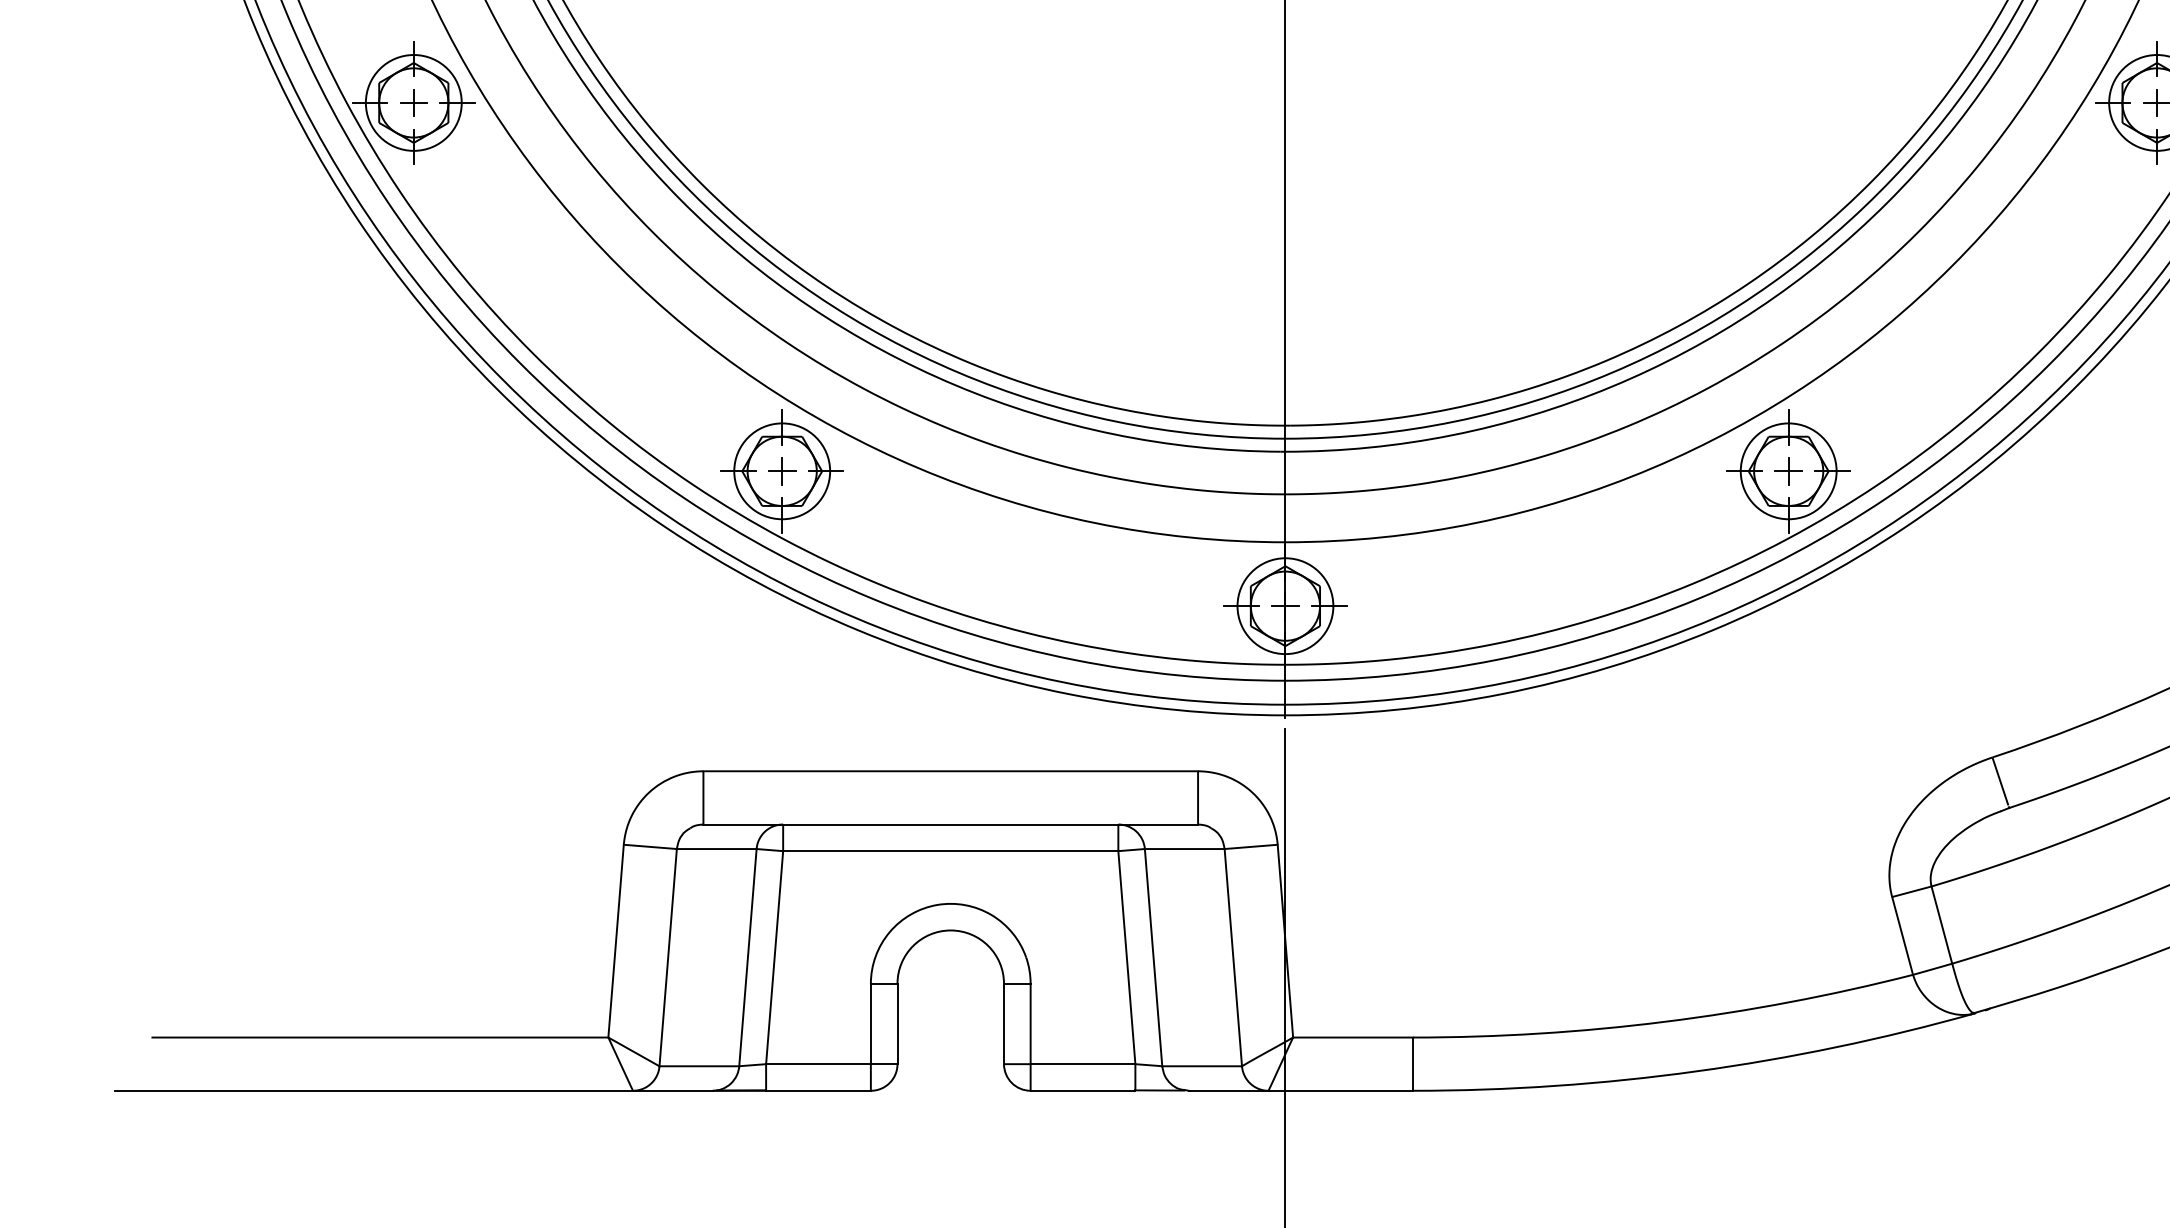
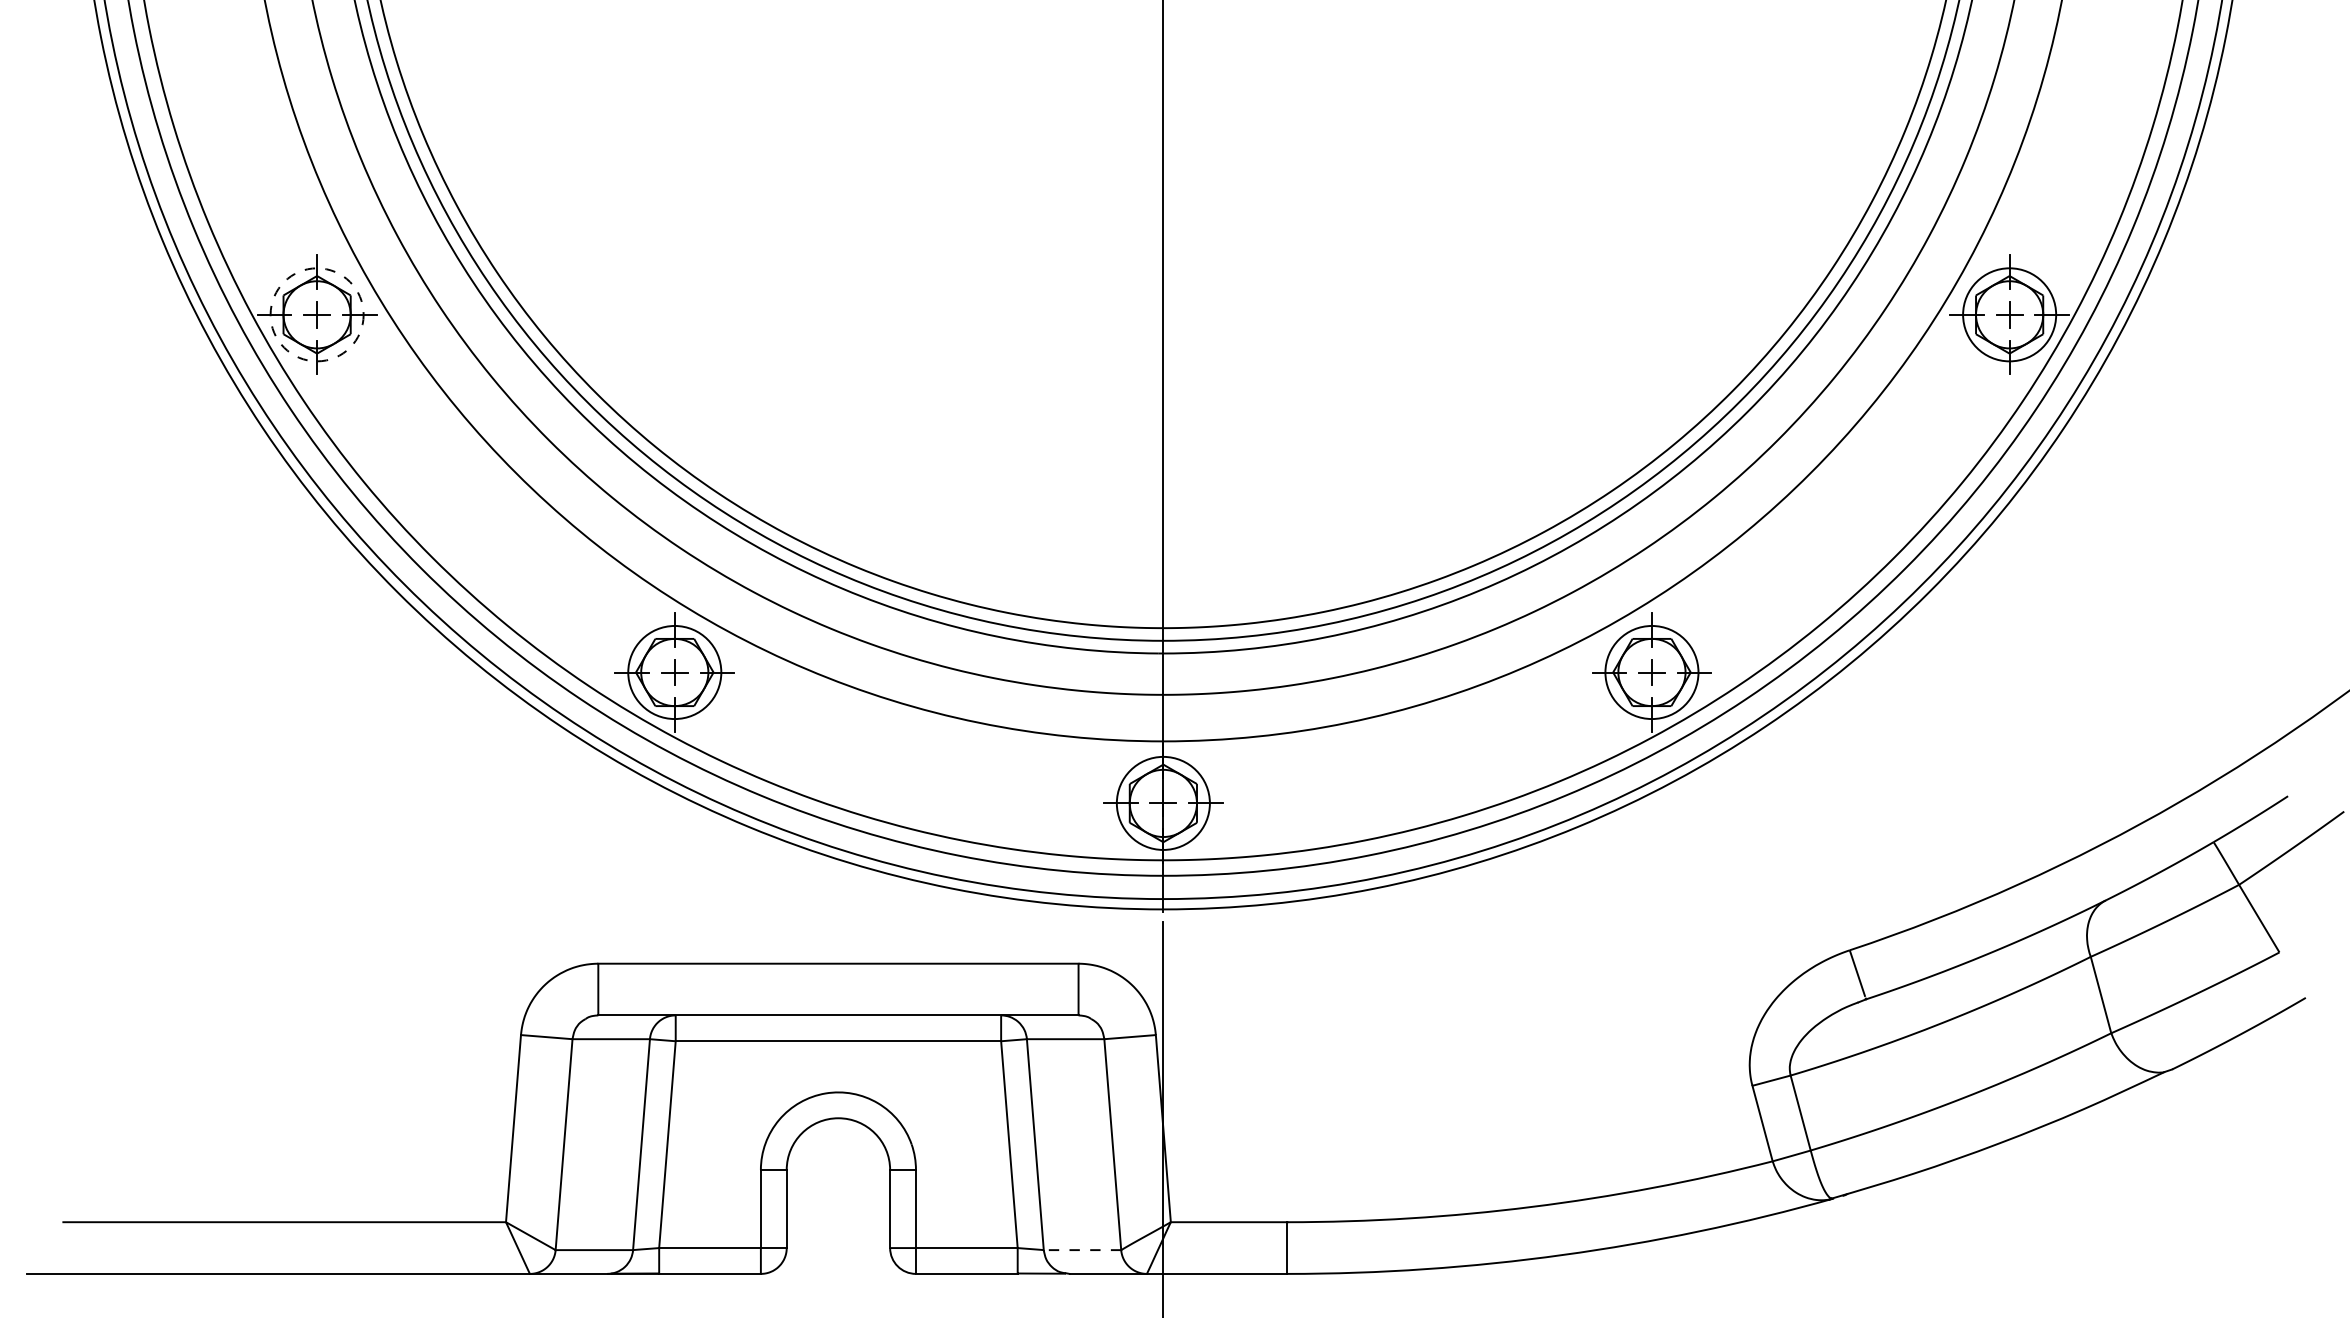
circle: (413, 102) -> (316, 314), solid -> dashed
line: (1202, 1066) -> (1082, 1250), solid -> dashed

